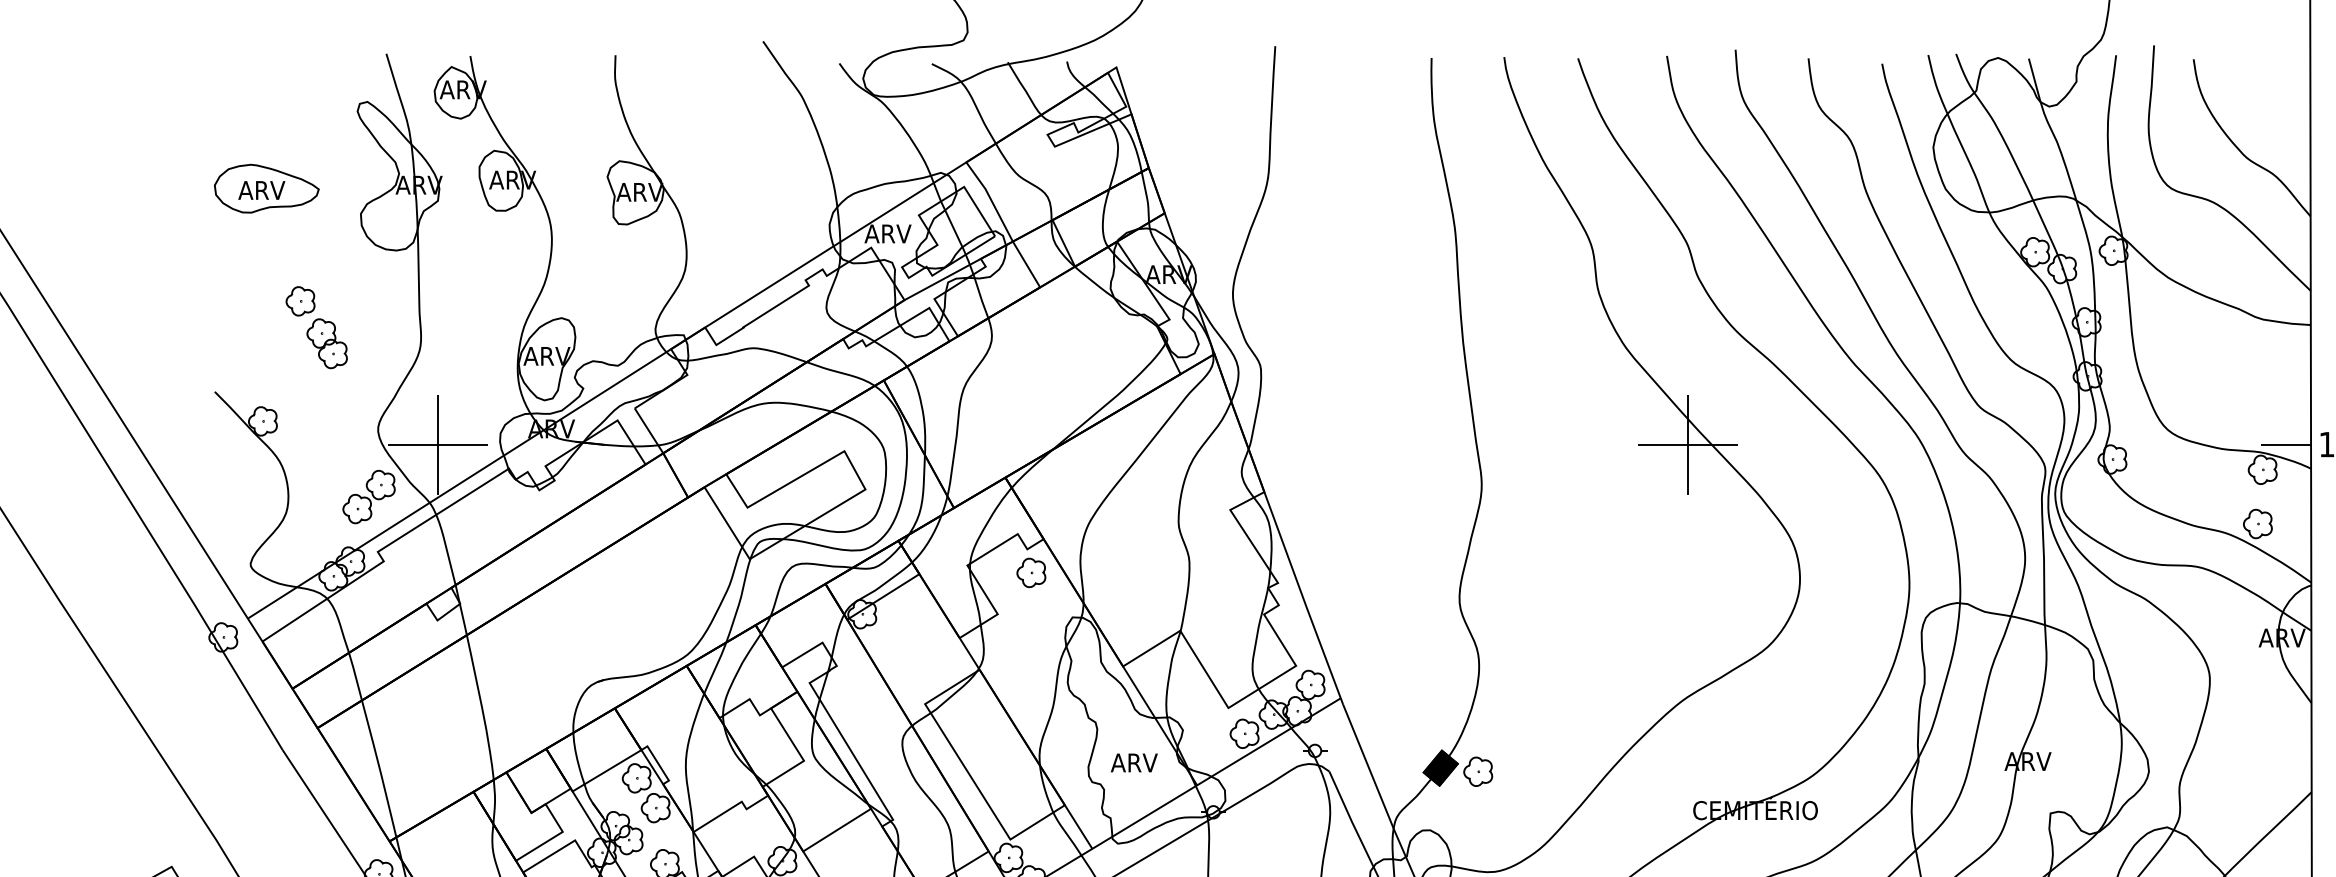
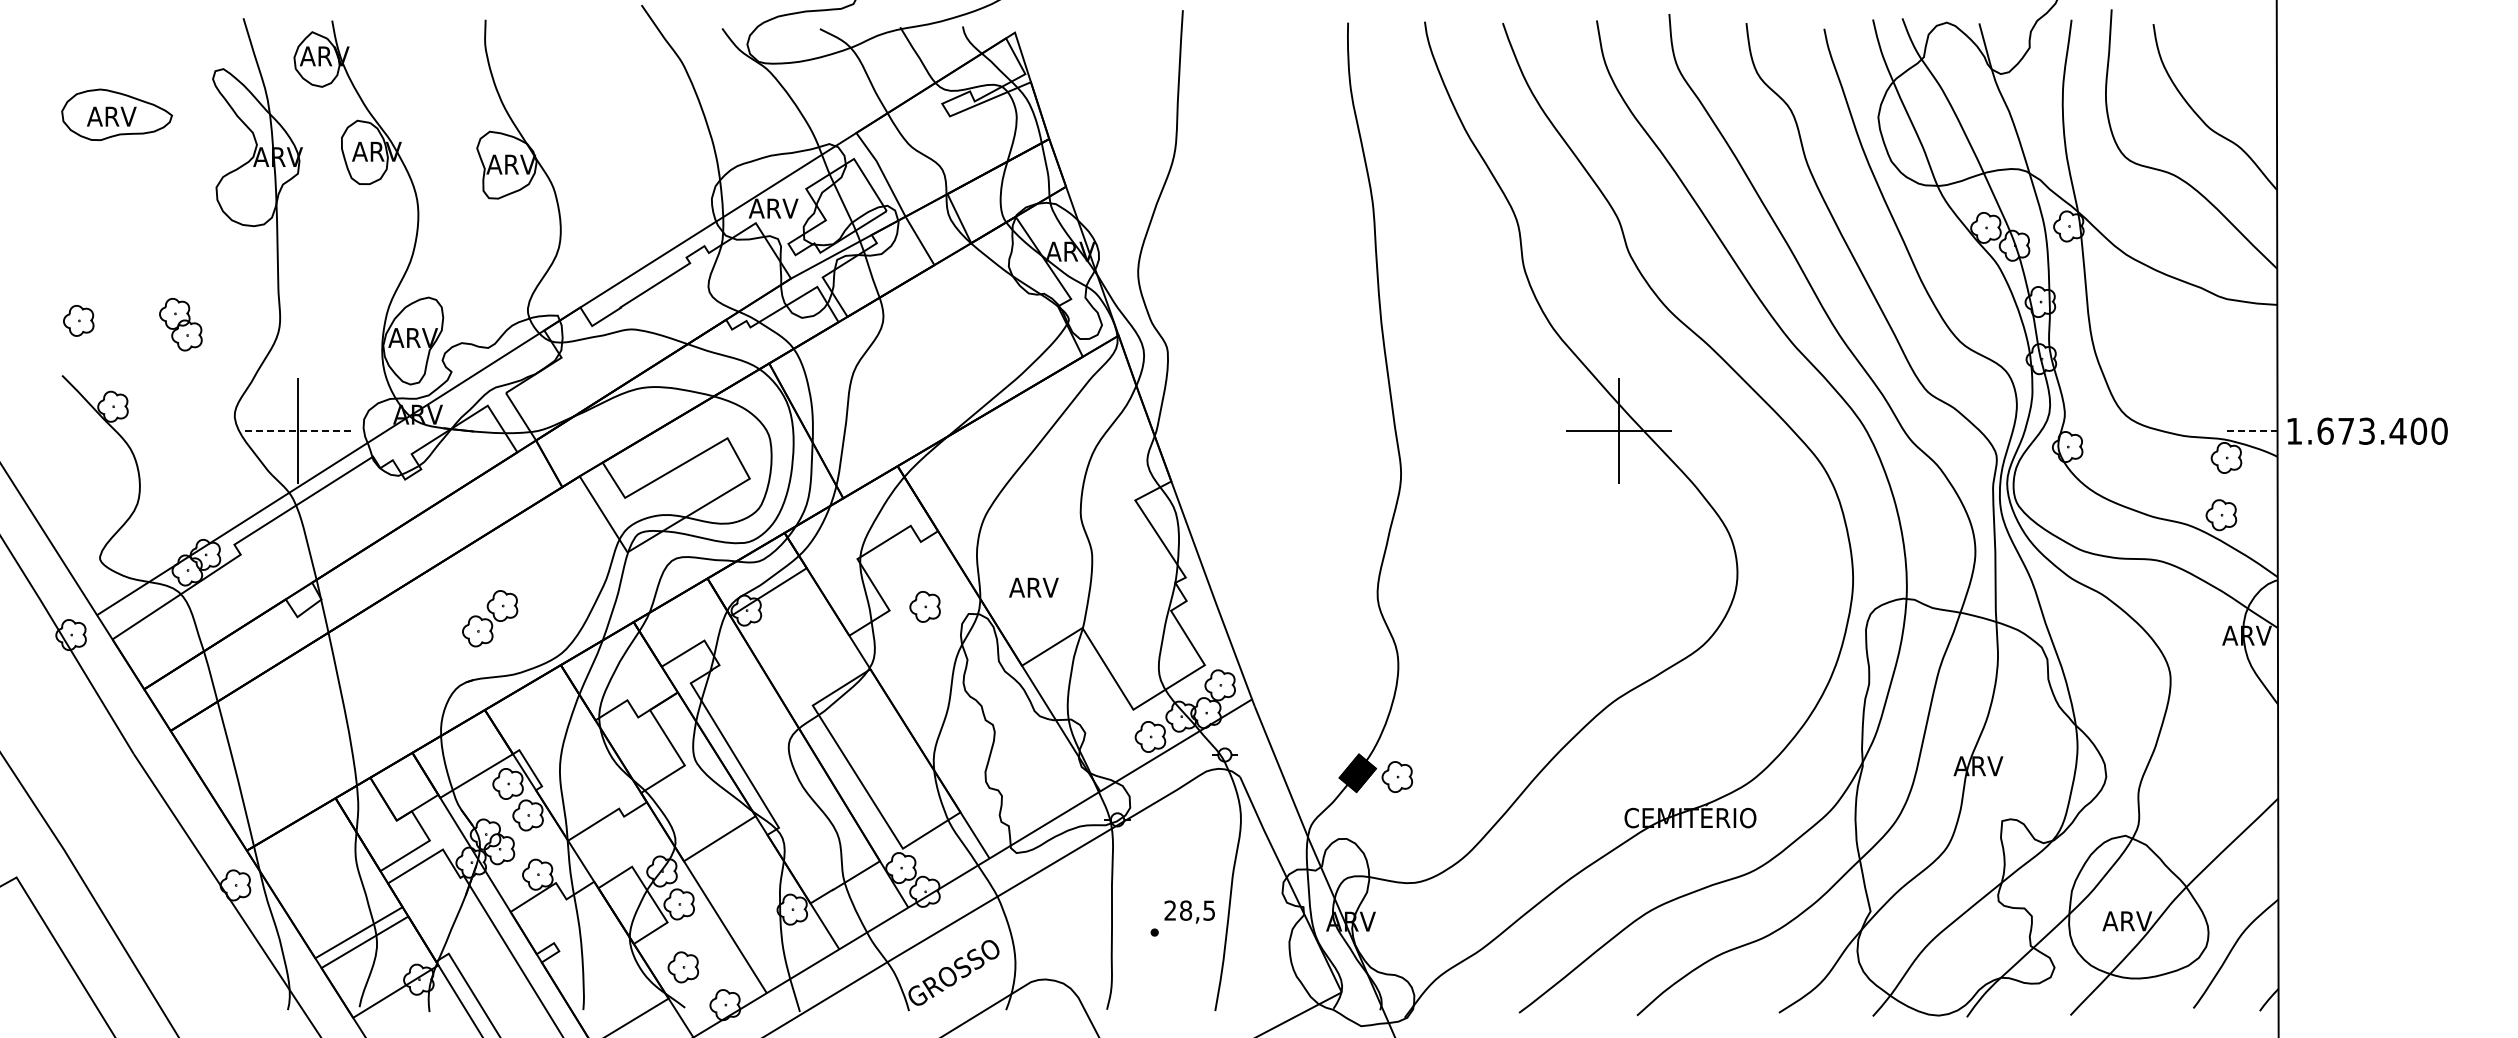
part: (266, 188) -> (116, 114), moved
part: (300, 300) -> (78, 320), moved
line: (437, 444) -> (297, 431), solid -> dashed
line: (2285, 444) -> (2250, 431), solid -> dashed
part: (369, 496) -> (490, 618), moved
part: (1030, 572) -> (924, 606), moved
text: (1133, 762) -> (1033, 587), moved

